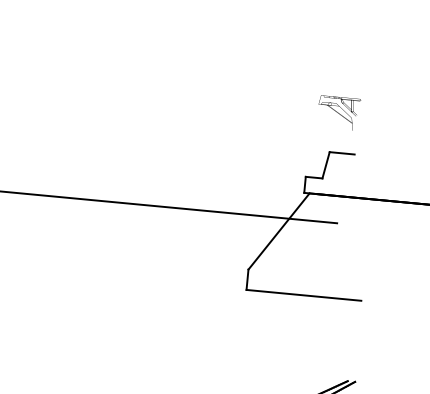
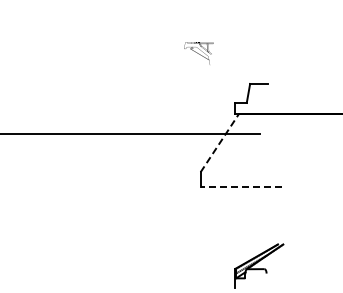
part: (338, 112) -> (198, 53), moved
line: (278, 231) -> (219, 143), solid -> dashed
line: (303, 294) -> (241, 186), solid -> dashed

